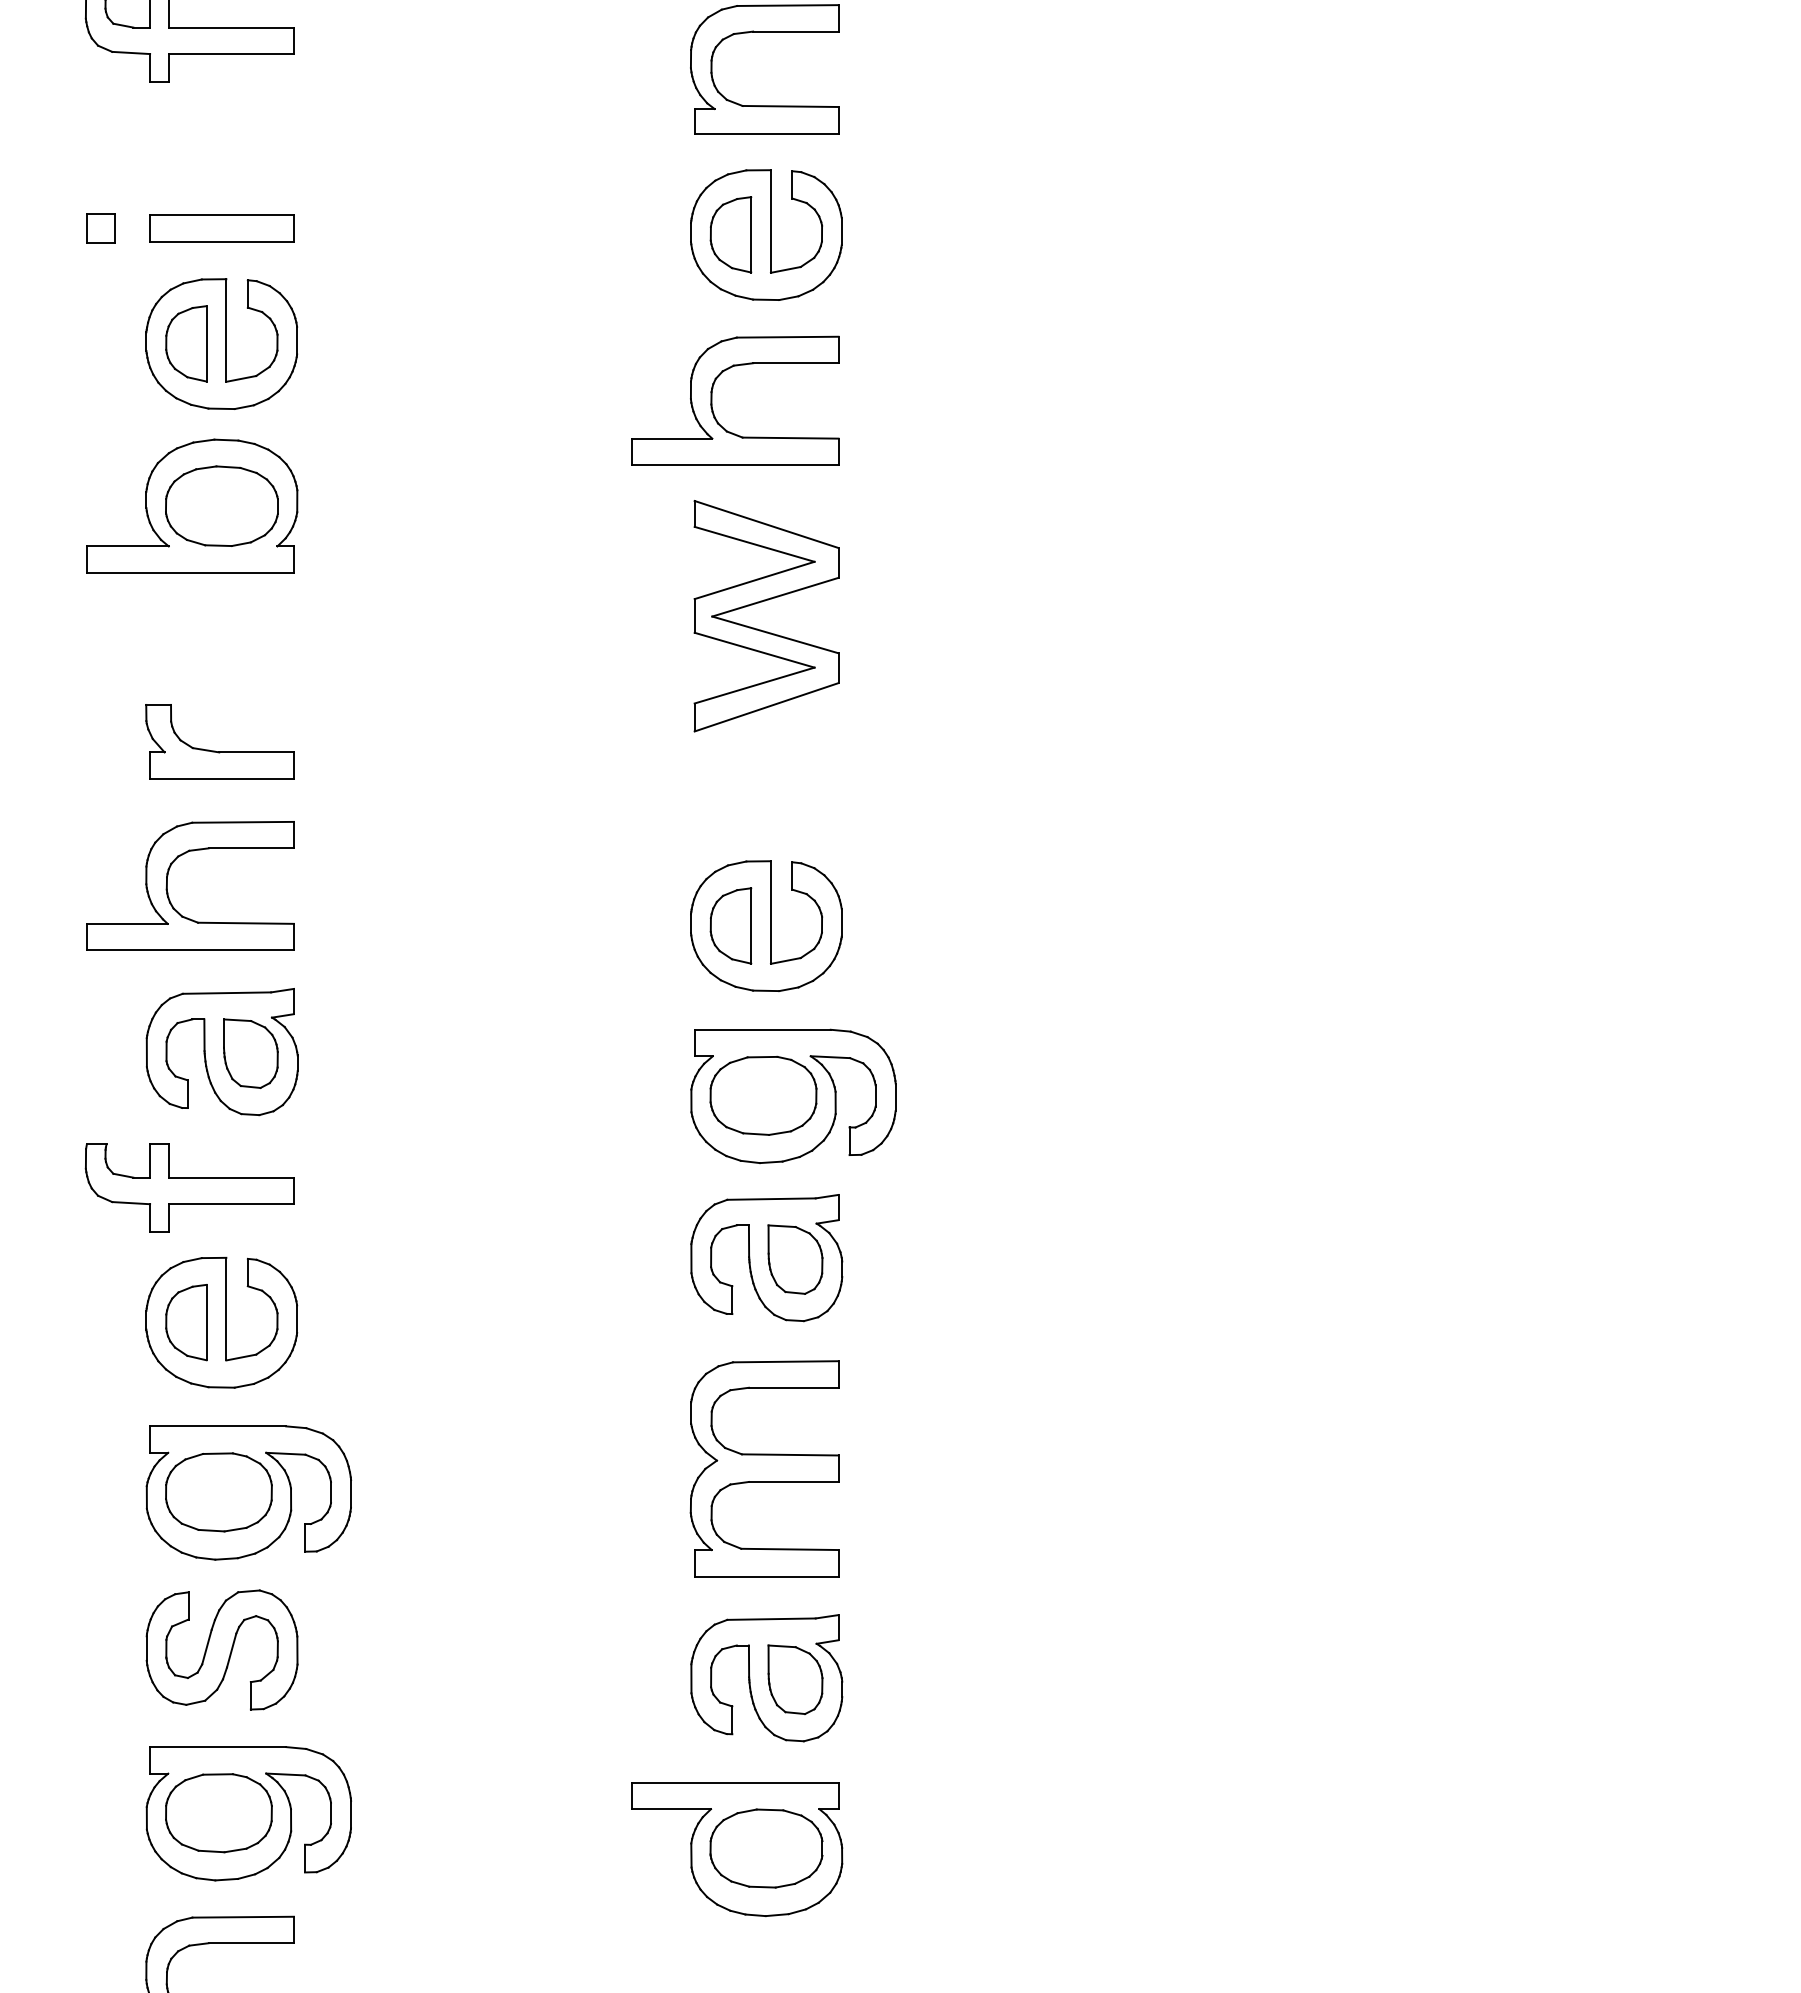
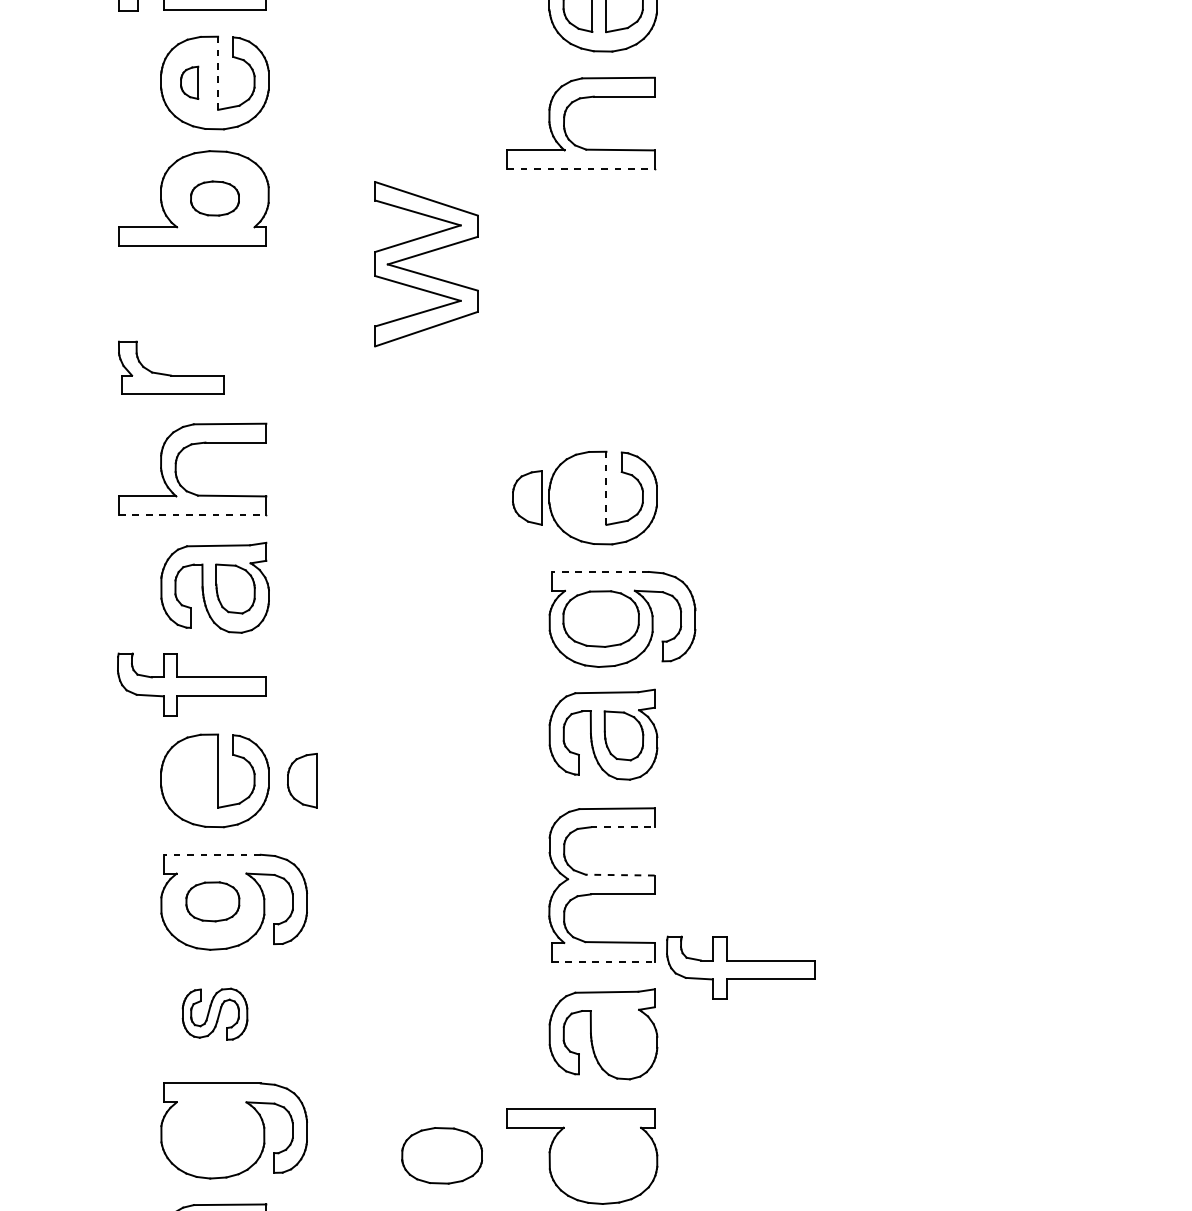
line: (226, 330) -> (218, 73), solid -> dashed
part: (186, 343) -> (189, 82), size x0.6
line: (735, 465) -> (581, 169), solid -> dashed
part: (221, 505) -> (214, 198), size x0.6
part: (761, 629) -> (422, 273), moved
part: (215, 750) -> (168, 374), moved
line: (770, 912) -> (606, 488), solid -> dashed
part: (730, 925) -> (527, 497), moved
line: (191, 950) -> (193, 515), solid -> dashed
line: (762, 1029) -> (600, 571), solid -> dashed
part: (186, 1322) -> (302, 780), moved
line: (793, 1387) -> (622, 827), solid -> dashed
line: (217, 1426) -> (211, 854), solid -> dashed
line: (789, 1454) -> (619, 874), solid -> dashed
part: (218, 1492) -> (212, 901), size x0.7
line: (766, 1576) -> (603, 961), solid -> dashed
part: (959, 1584) -> (740, 967), added
part: (221, 1649) -> (214, 1013), size x0.6
part: (795, 1679) -> (623, 1035), removed
part: (218, 1813) -> (212, 1130), removed
part: (766, 1848) -> (442, 1155), moved

